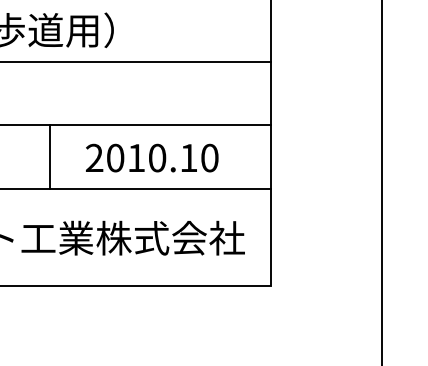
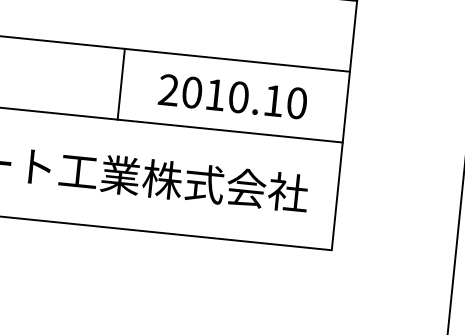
line: (49, 156) -> (121, 83), moved
text: (152, 157) -> (233, 96), moved

